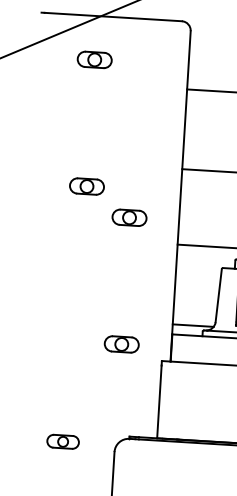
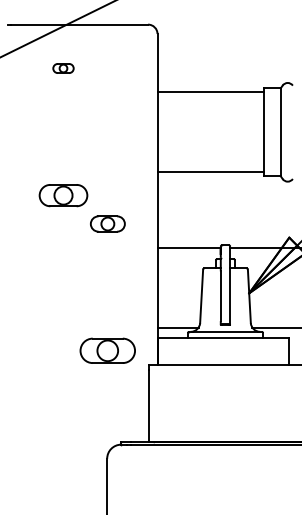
part: (94, 59) -> (63, 68), size x0.6
part: (87, 185) -> (63, 194), size x1.4
part: (121, 344) -> (107, 350), size x1.6
part: (62, 441) -> (54, 451), removed

